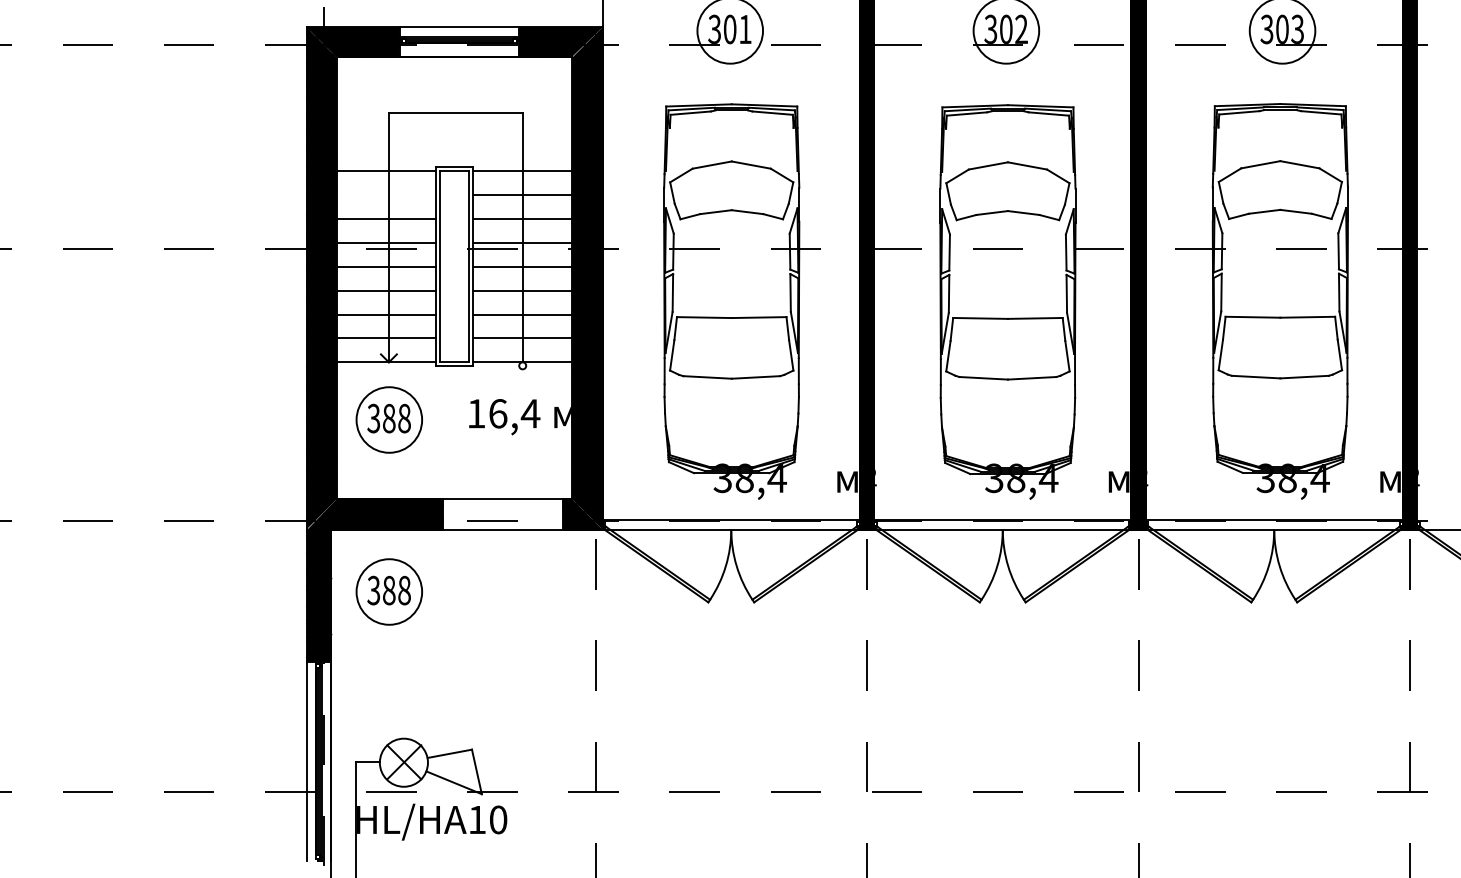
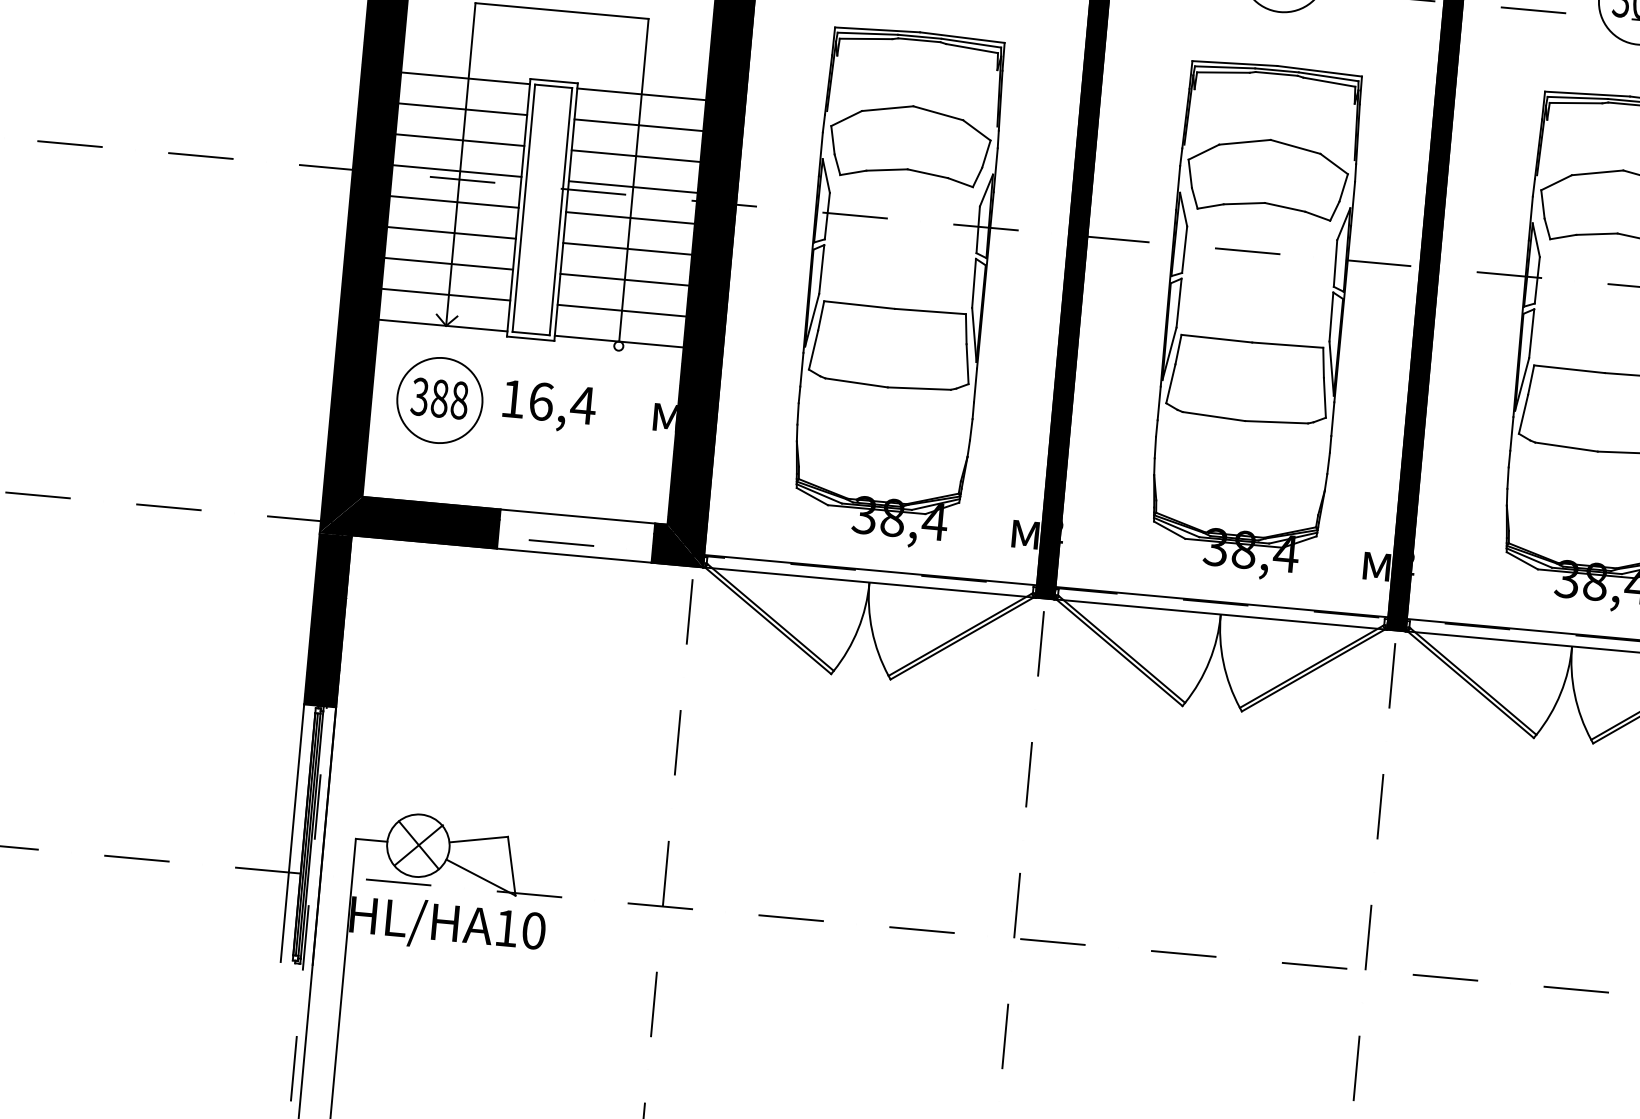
line: (386, 195) -> (462, 109), added
text: (504, 417) -> (549, 407), moved
part: (388, 591) -> (418, 622), removed

